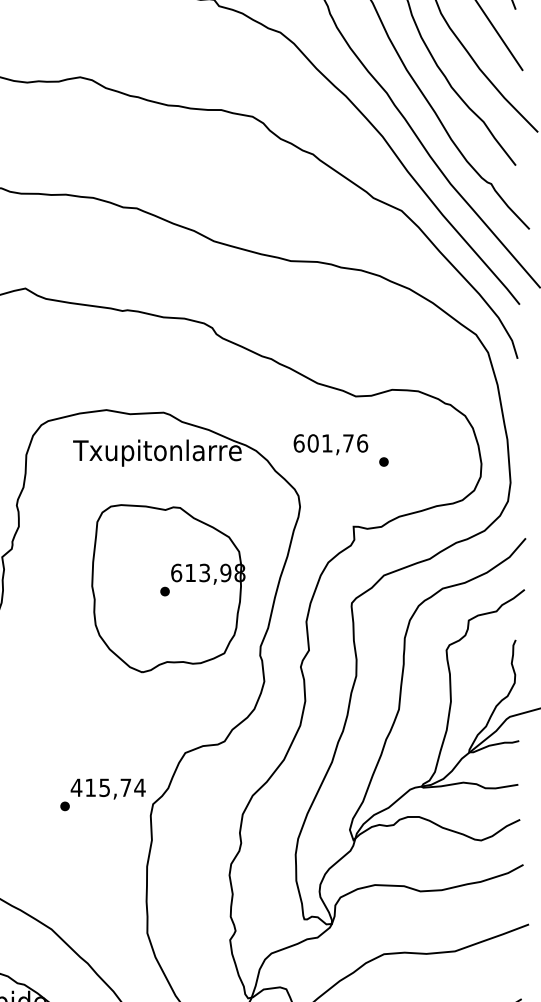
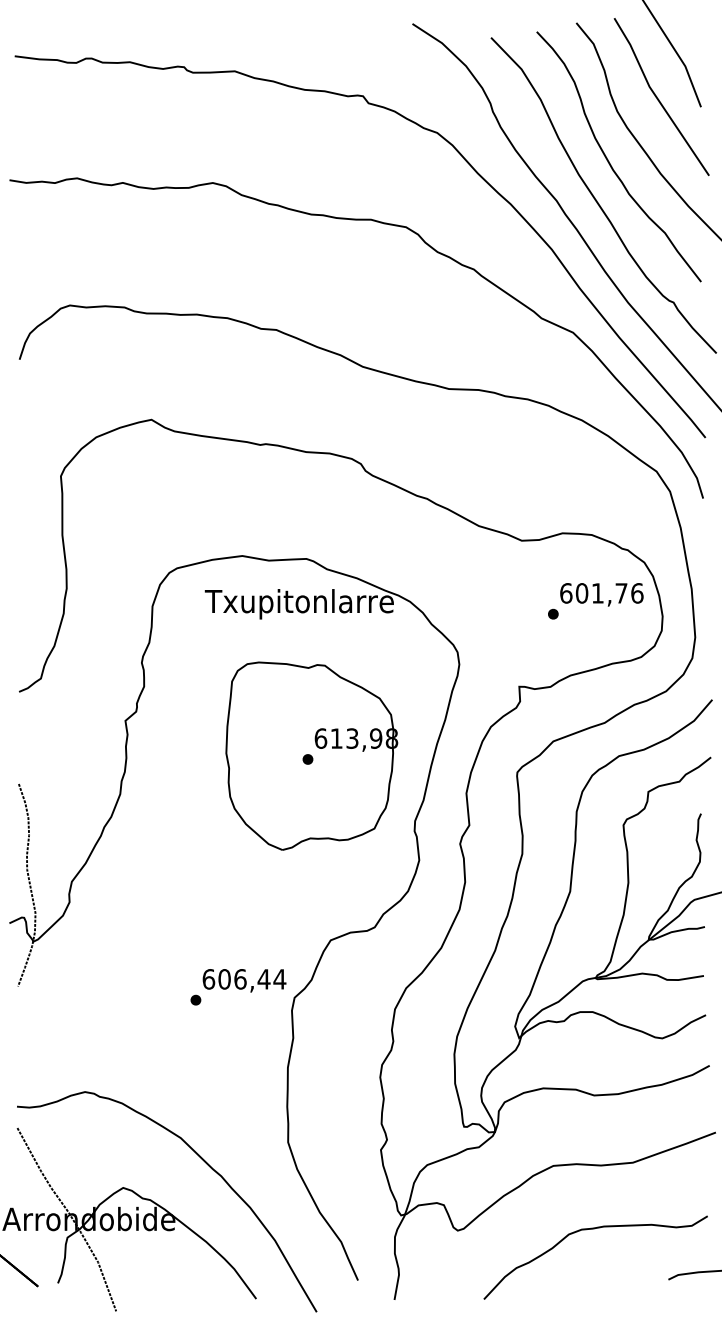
text: (330, 444) -> (601, 594), moved
text: (101, 787) -> (236, 979), 415,74 -> 606,44

